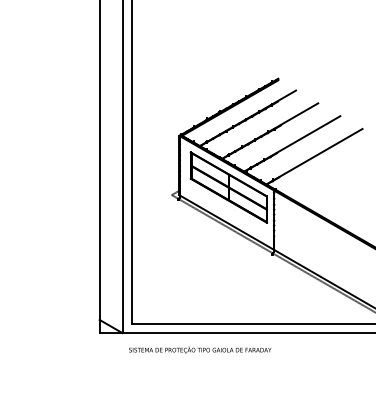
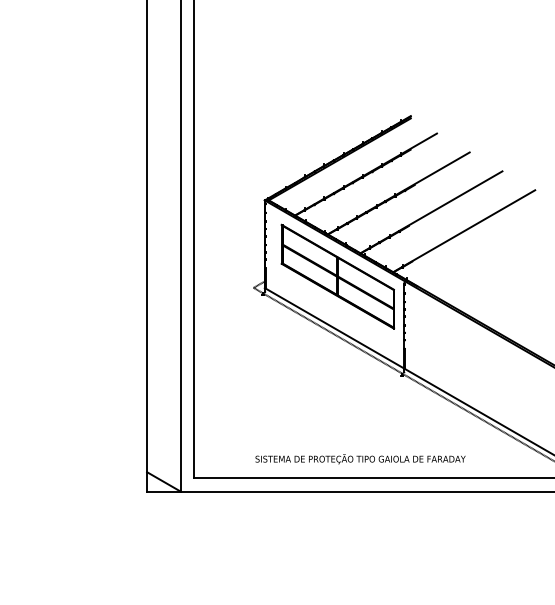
text: (200, 349) -> (360, 458), moved

